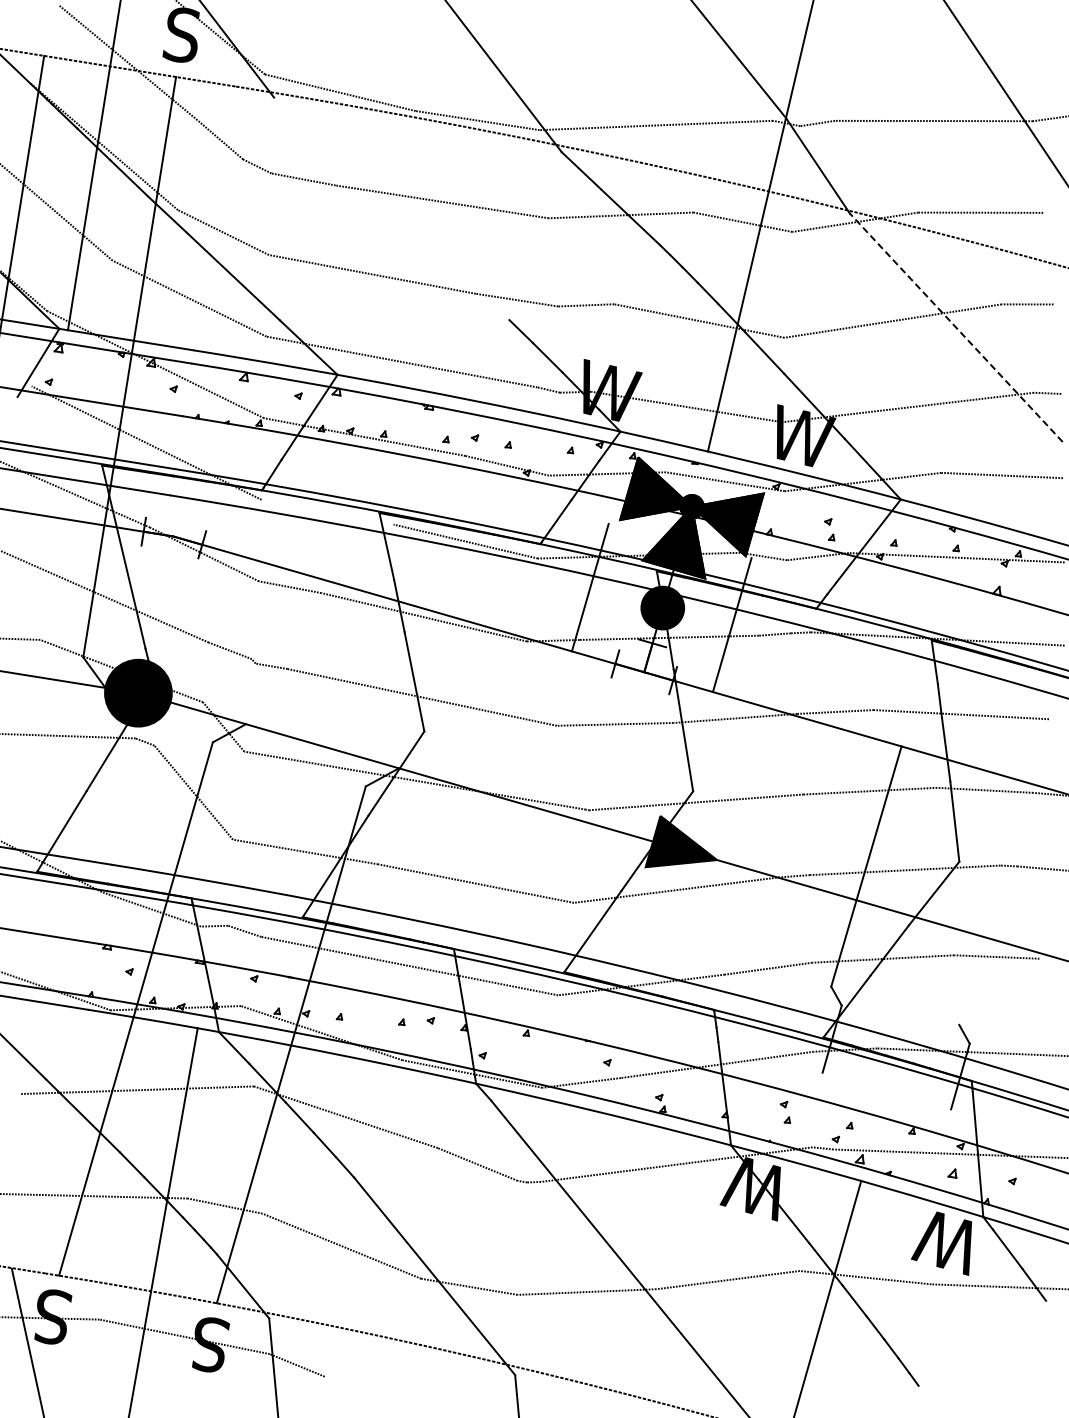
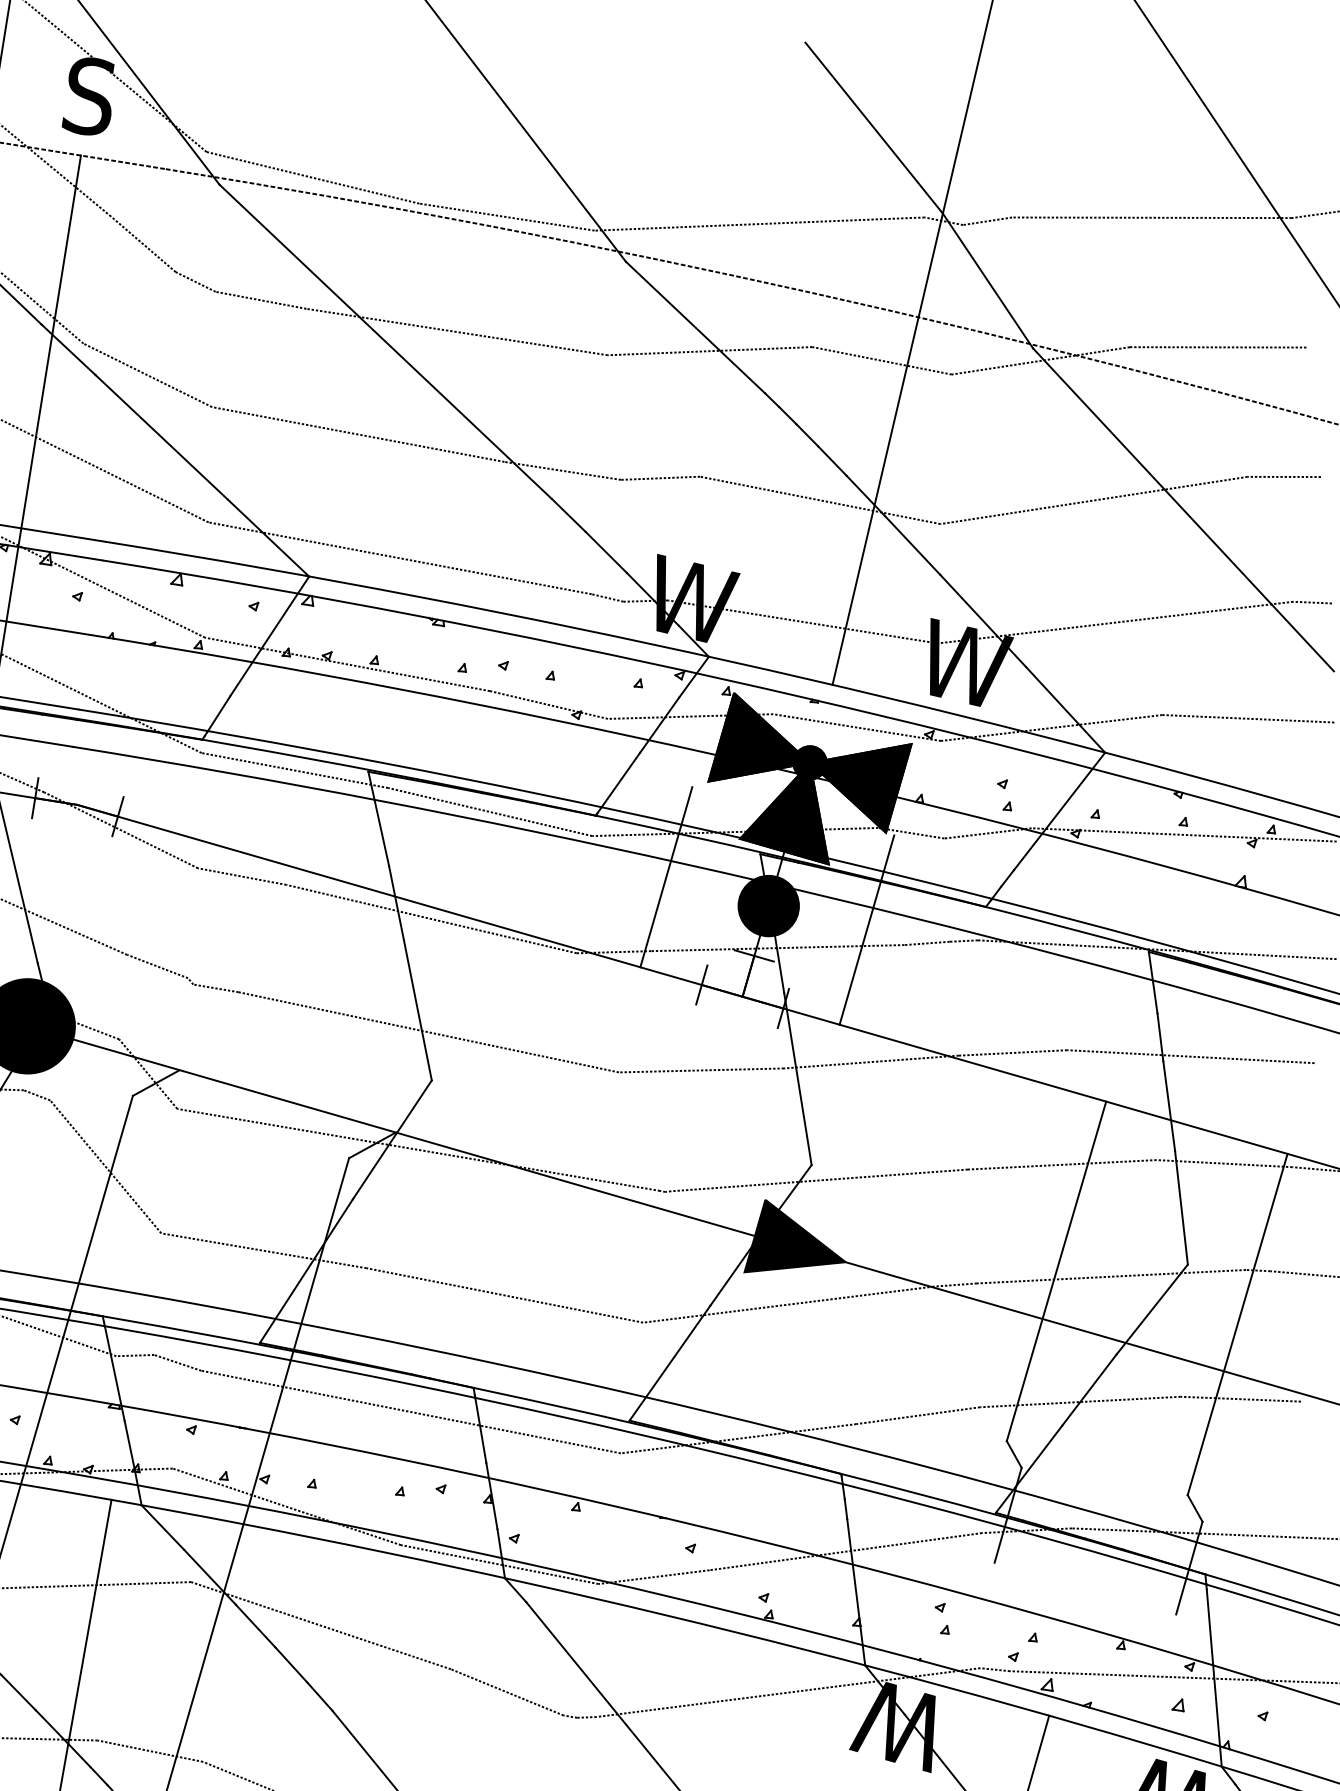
line: (391, 208) -> (385, 341), added
line: (955, 327) -> (1182, 509), dashed -> solid
line: (327, 511) -> (294, 769), added
line: (994, 903) -> (1237, 1323), added

